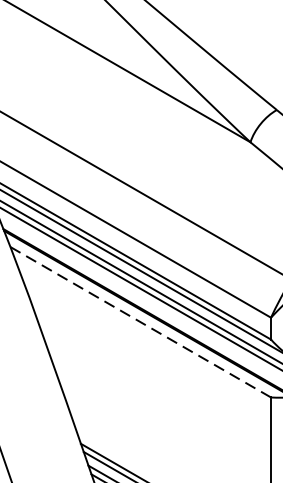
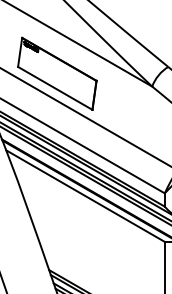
part: (94, 120) -> (57, 73), added
line: (140, 322) -> (85, 196), dashed -> solid

